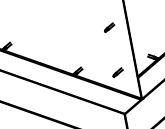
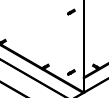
part: (109, 26) -> (71, 41), removed

